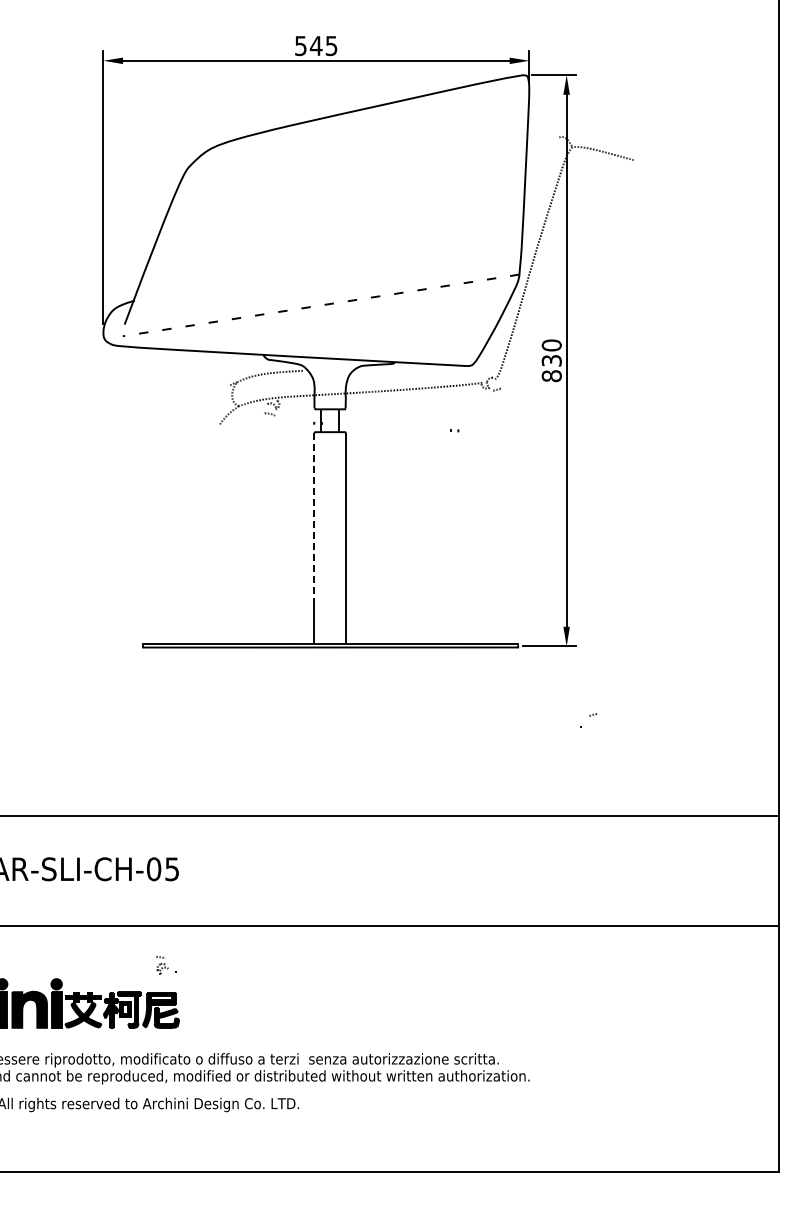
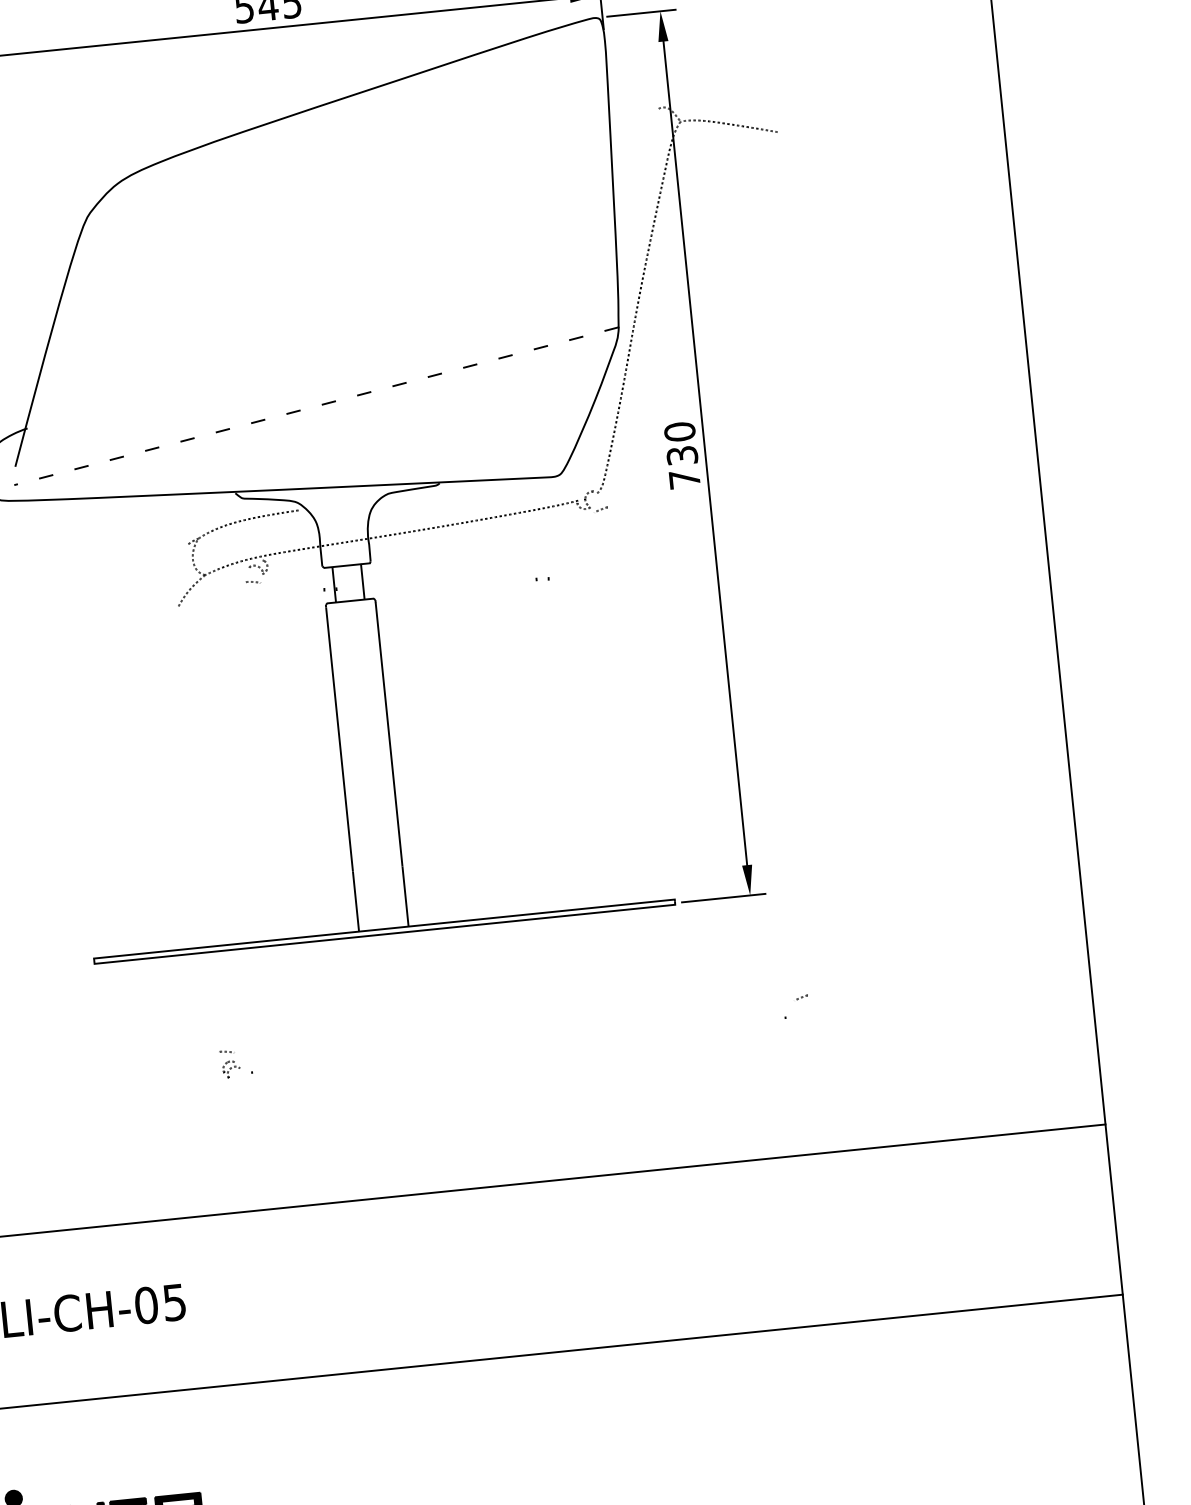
text: (551, 376) -> (684, 480), 830 -> 730
line: (314, 519) -> (339, 738), dashed -> solid
part: (166, 965) -> (236, 1063), moved

